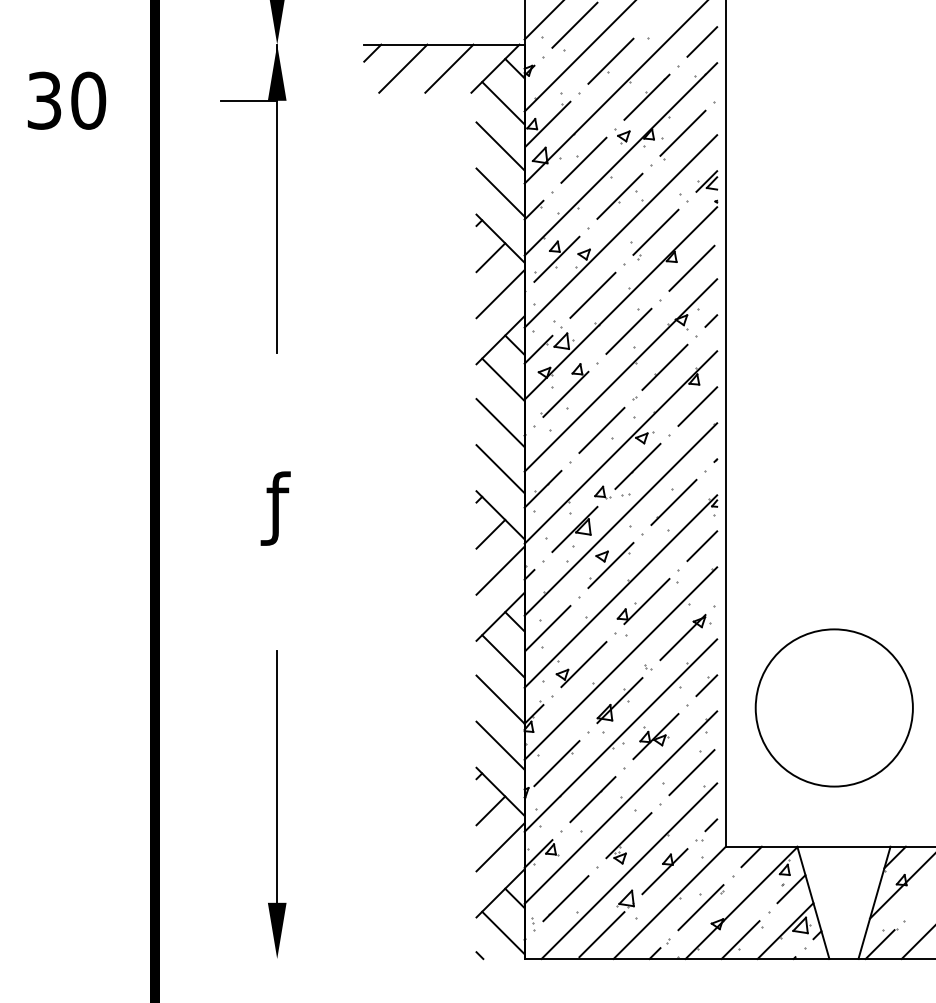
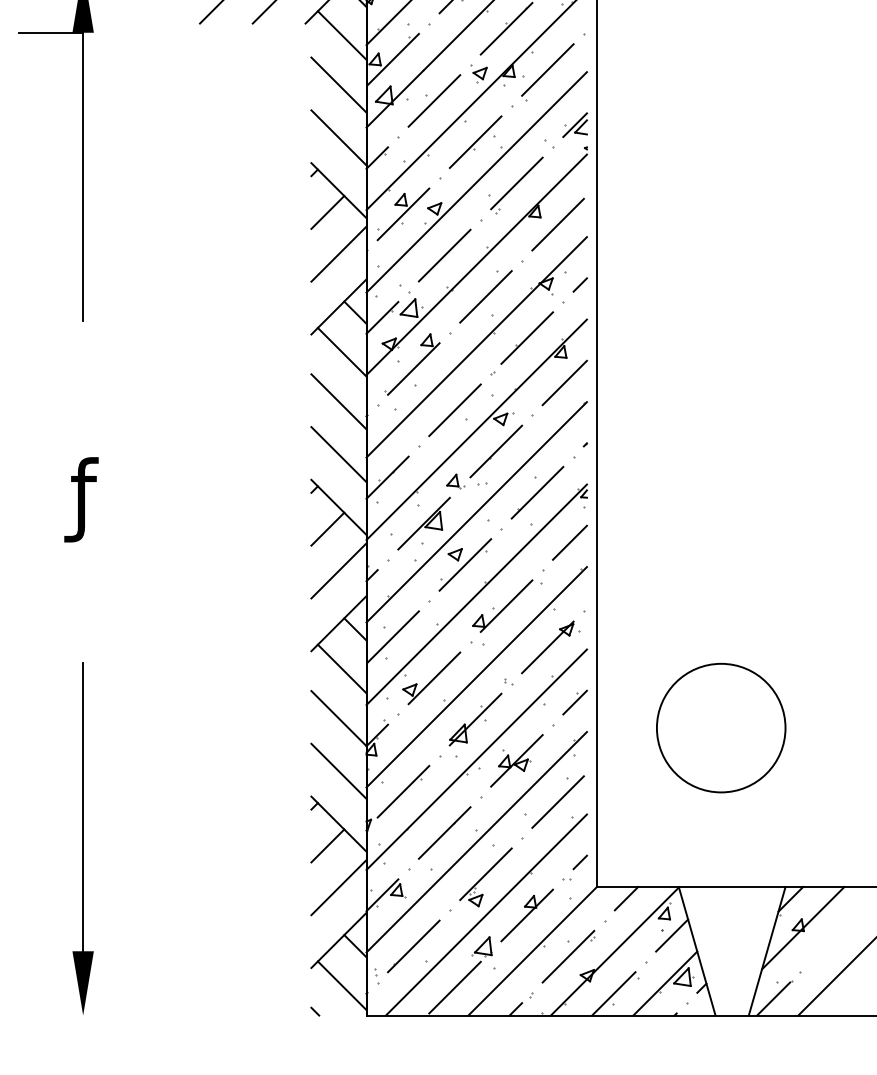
circle: (834, 707) -> (721, 727), size x0.71

